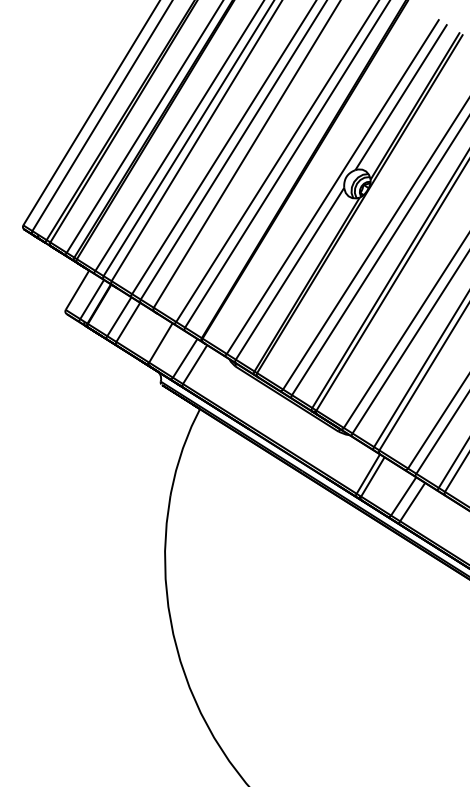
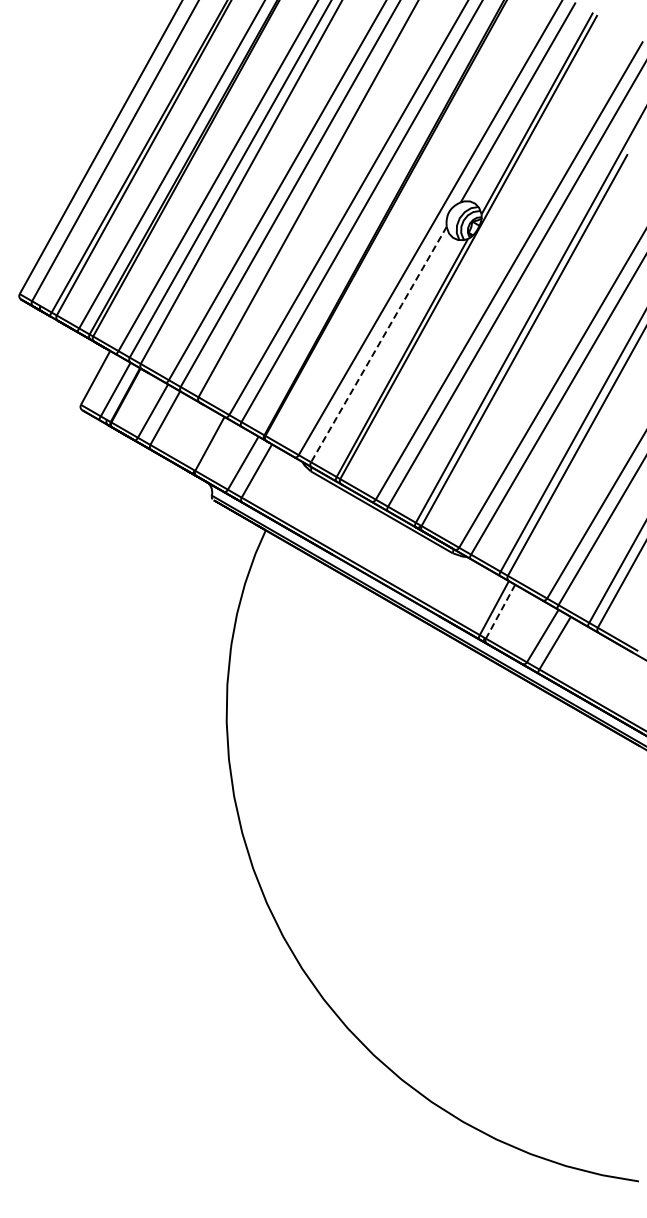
line: (290, 273) -> (379, 343), solid -> dashed
line: (372, 476) -> (500, 611), solid -> dashed

